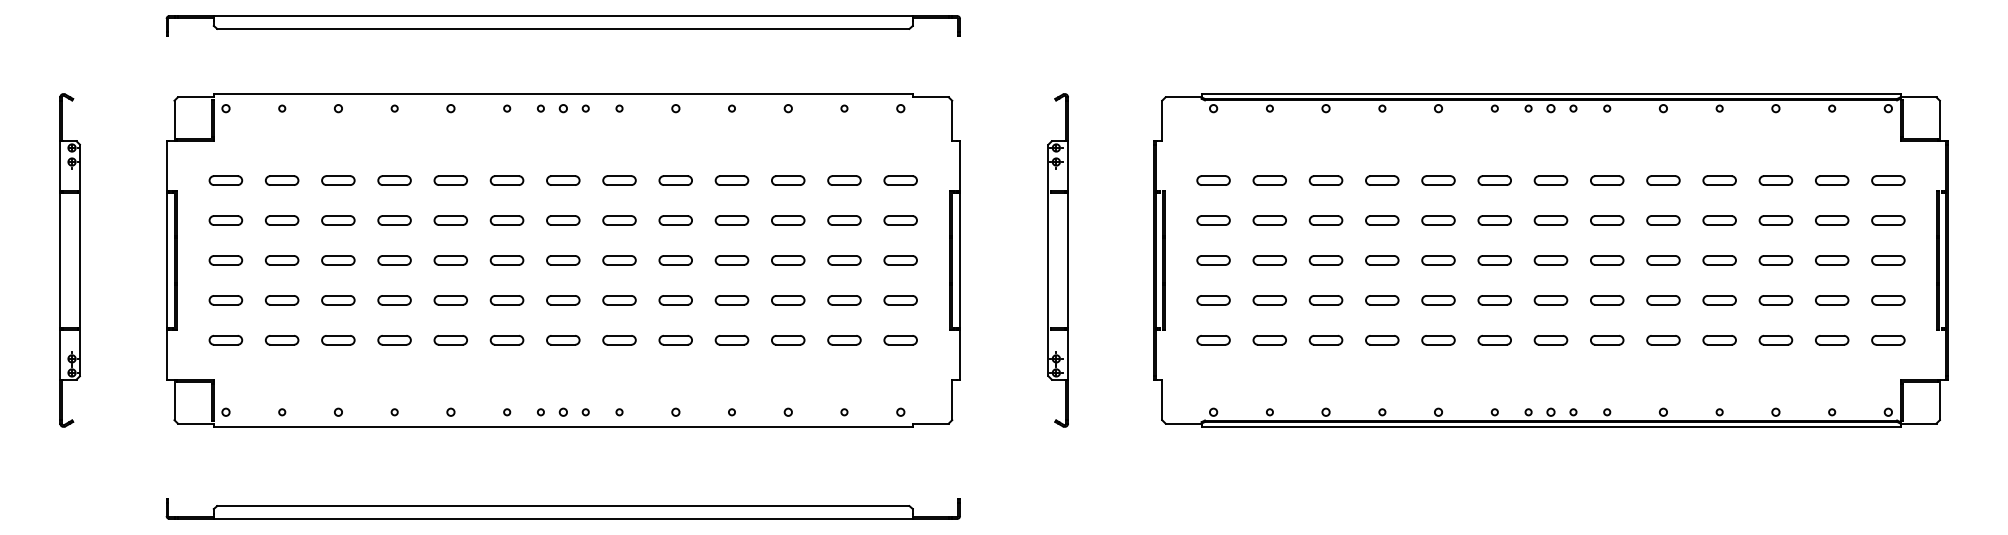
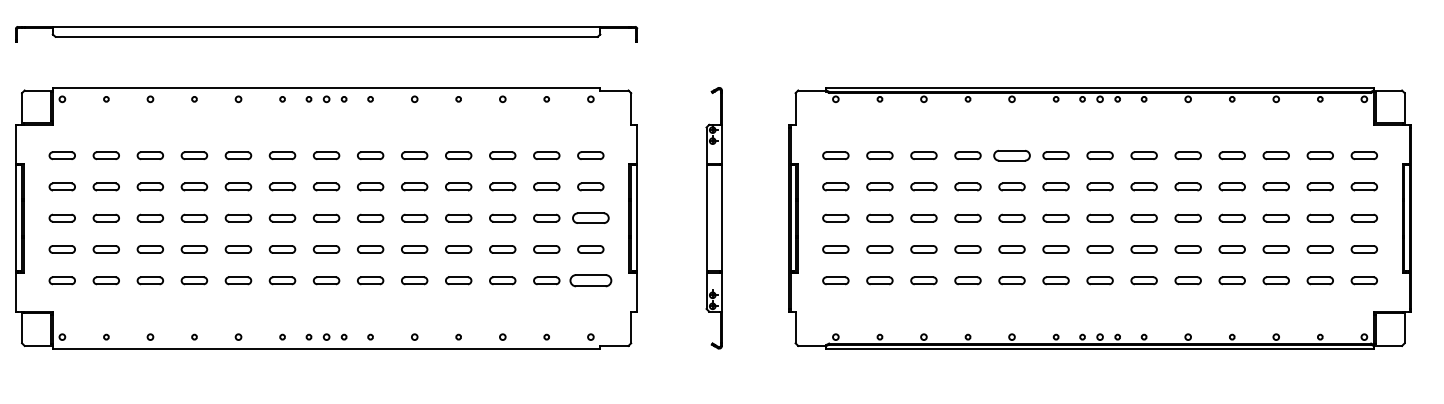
part: (1438, 180) -> (1012, 155), size x1.4
part: (900, 260) -> (590, 218), size x1.4
part: (900, 340) -> (590, 280), size x1.6

